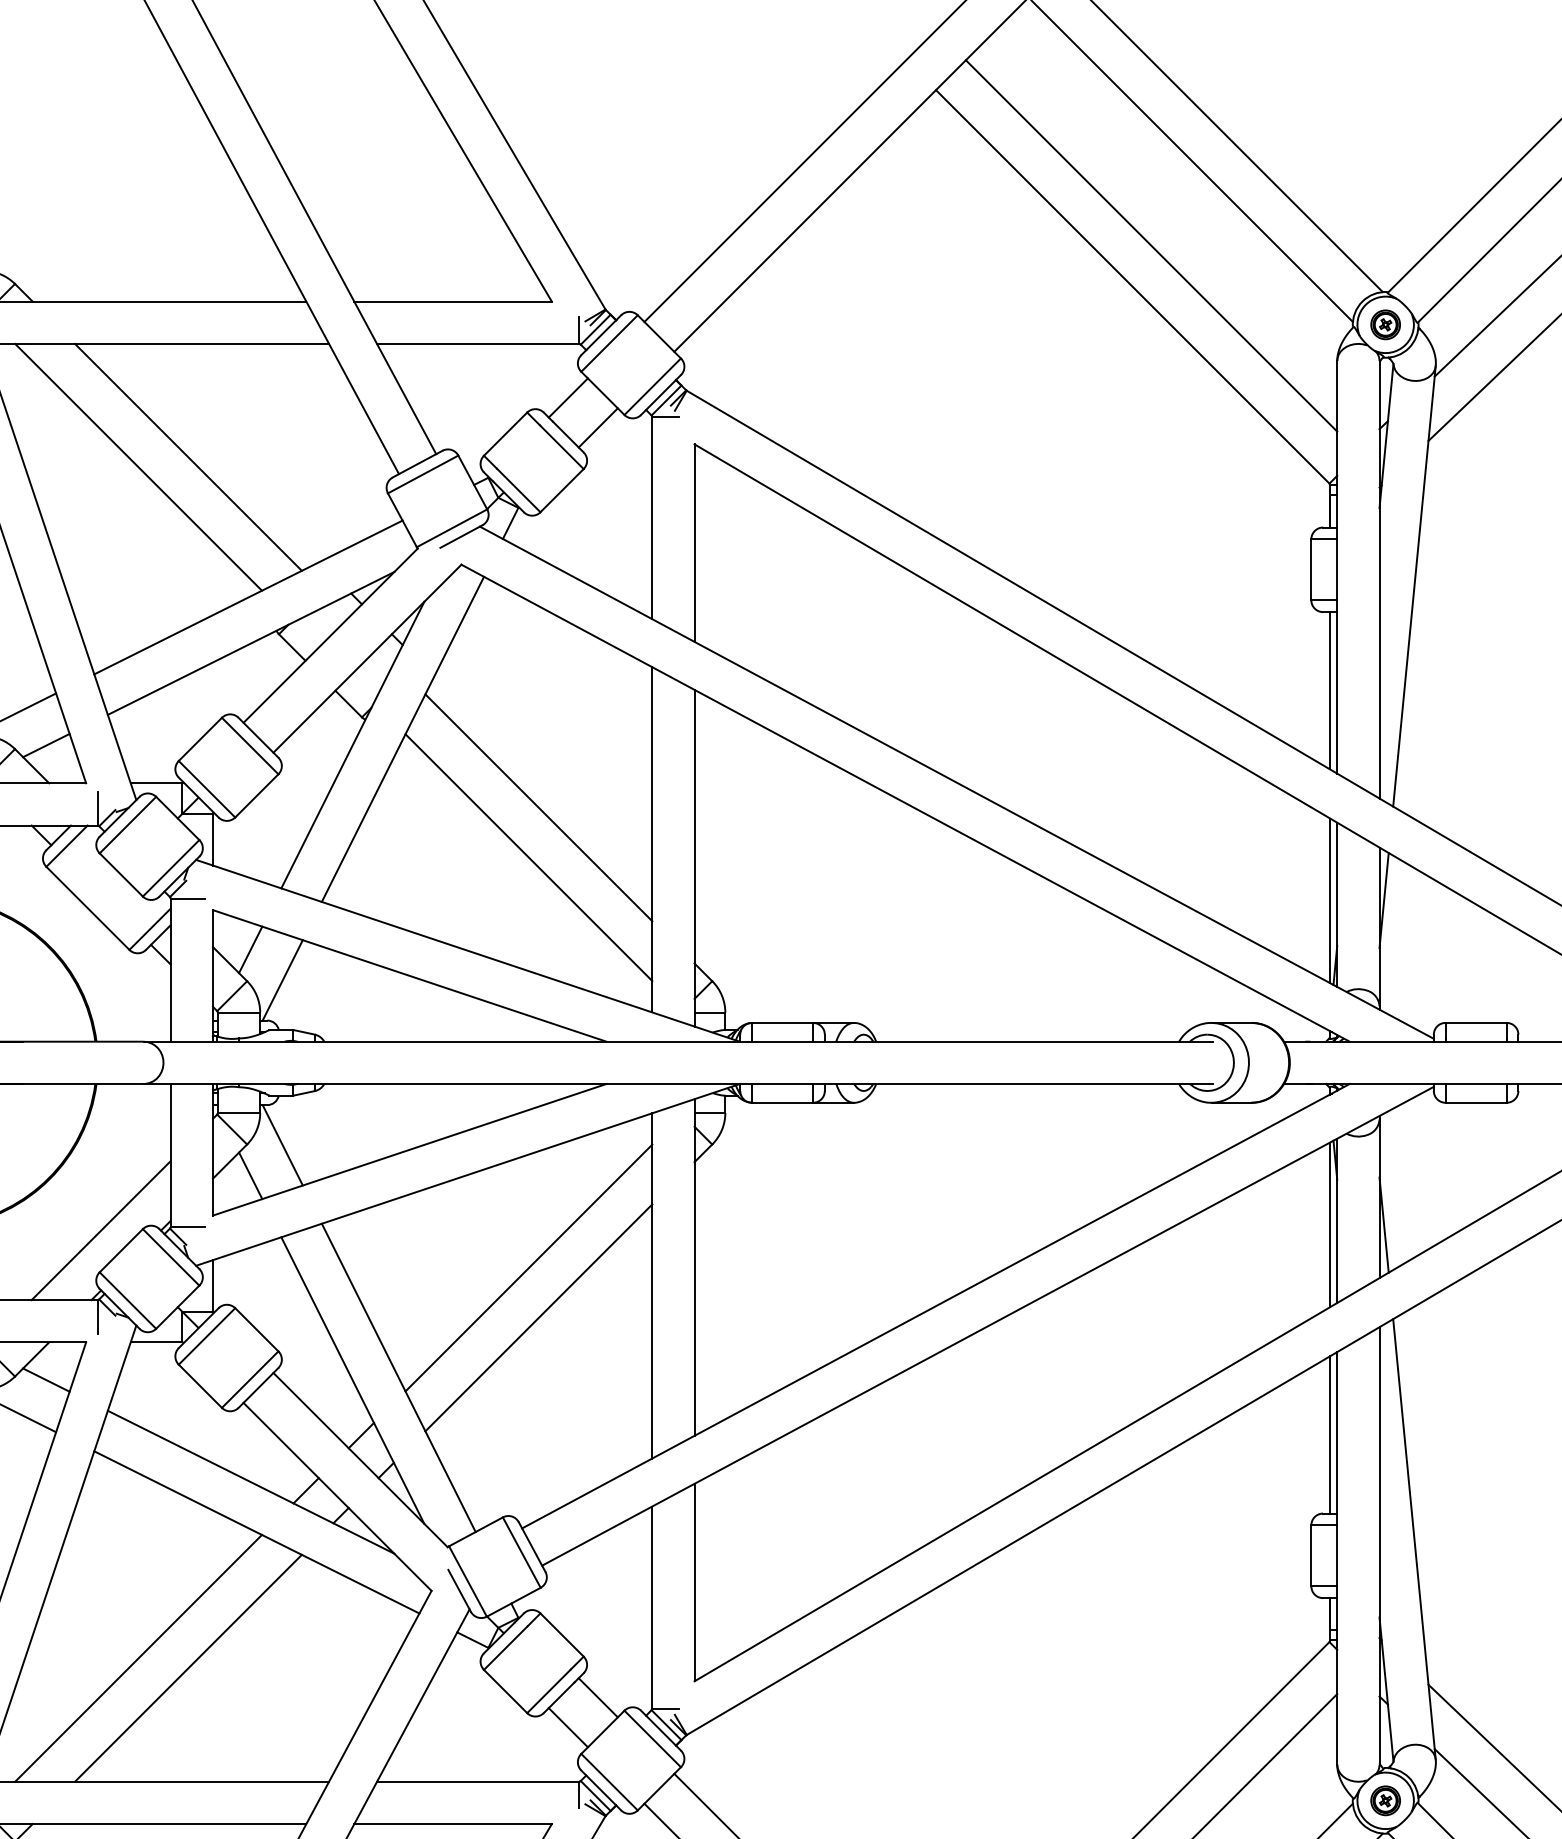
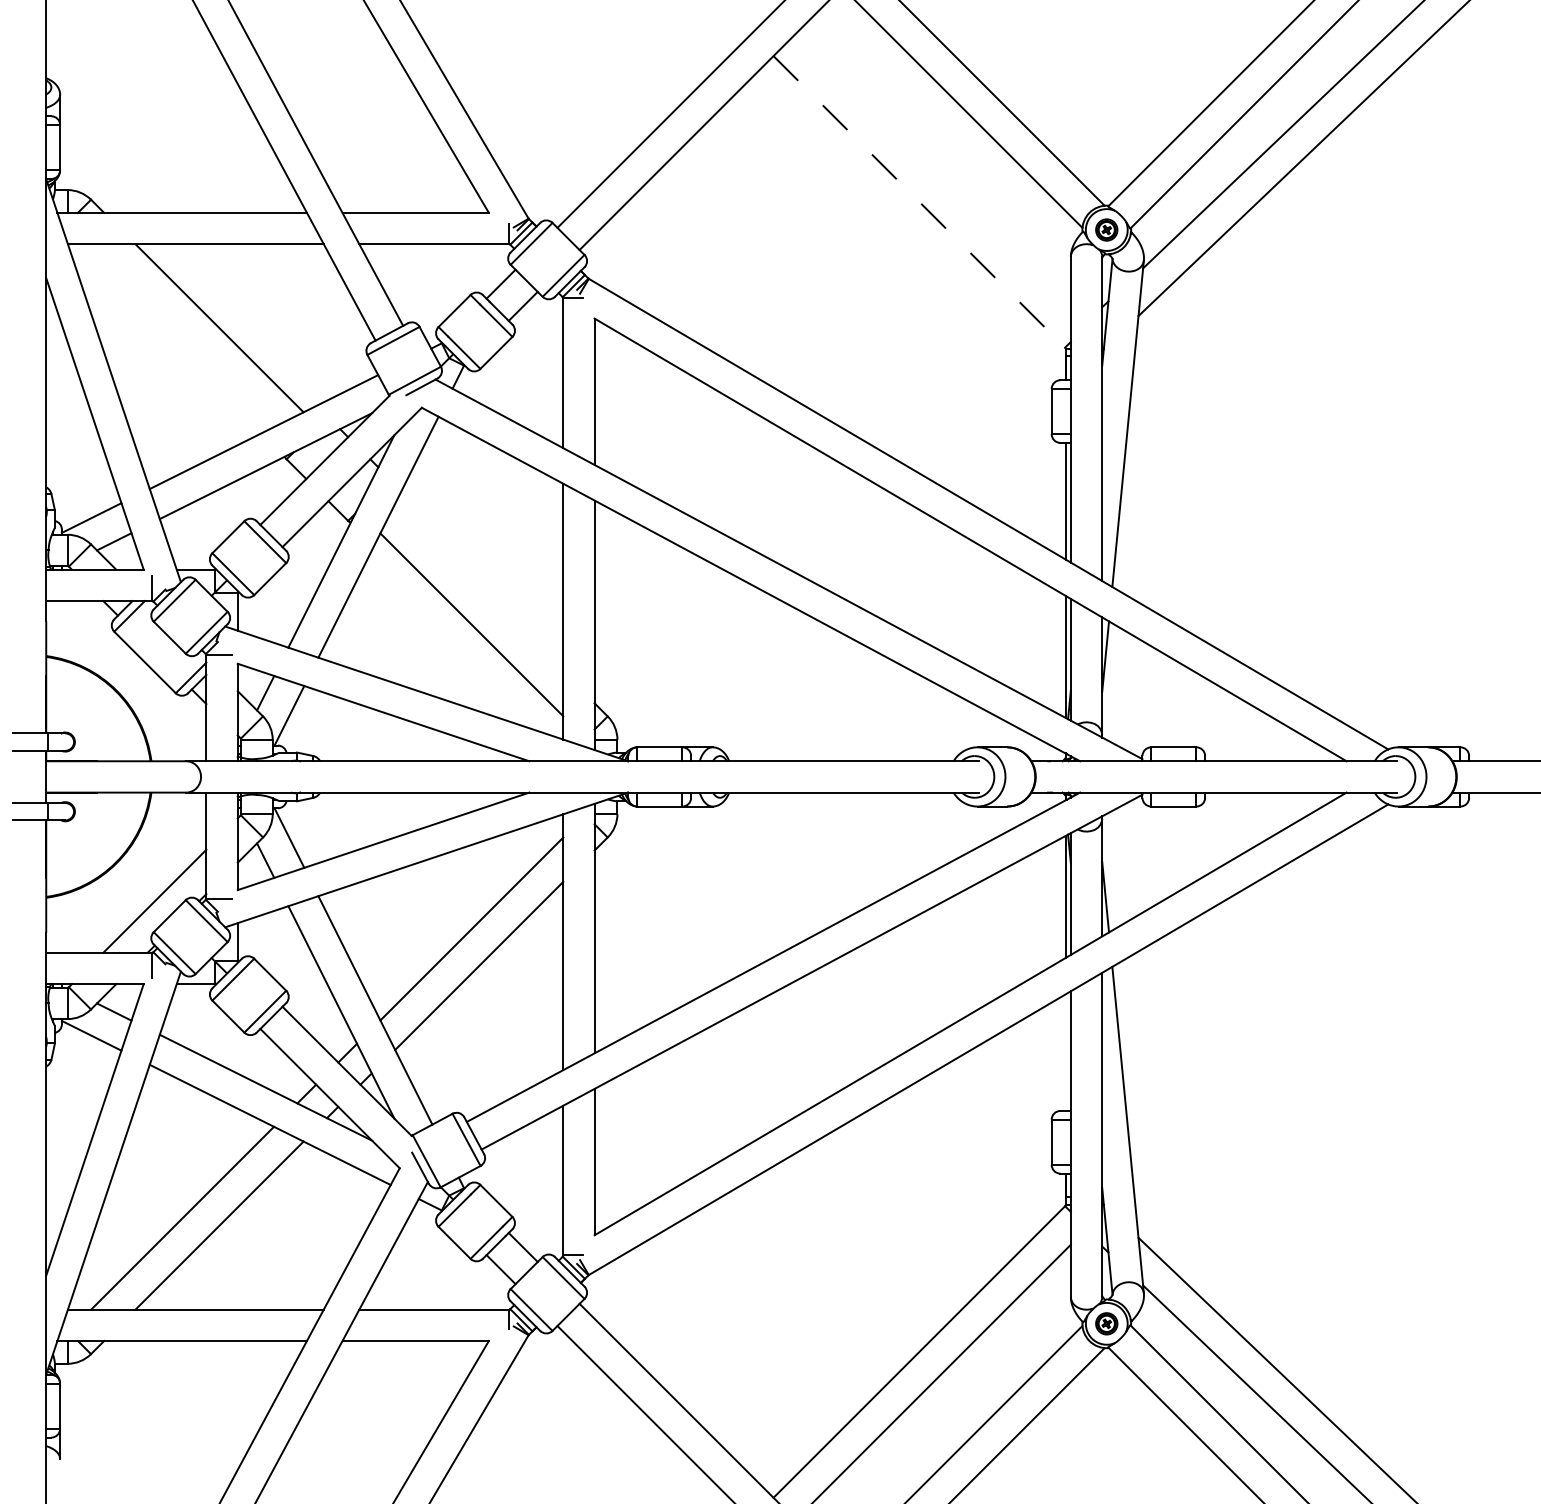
line: (1150, 245) -> (932, 171), removed
line: (1132, 287) -> (919, 202), solid -> dashed
line: (138, 467) -> (182, 335), removed
line: (539, 807) -> (479, 587), removed
line: (1329, 1434) -> (1065, 1052), removed

